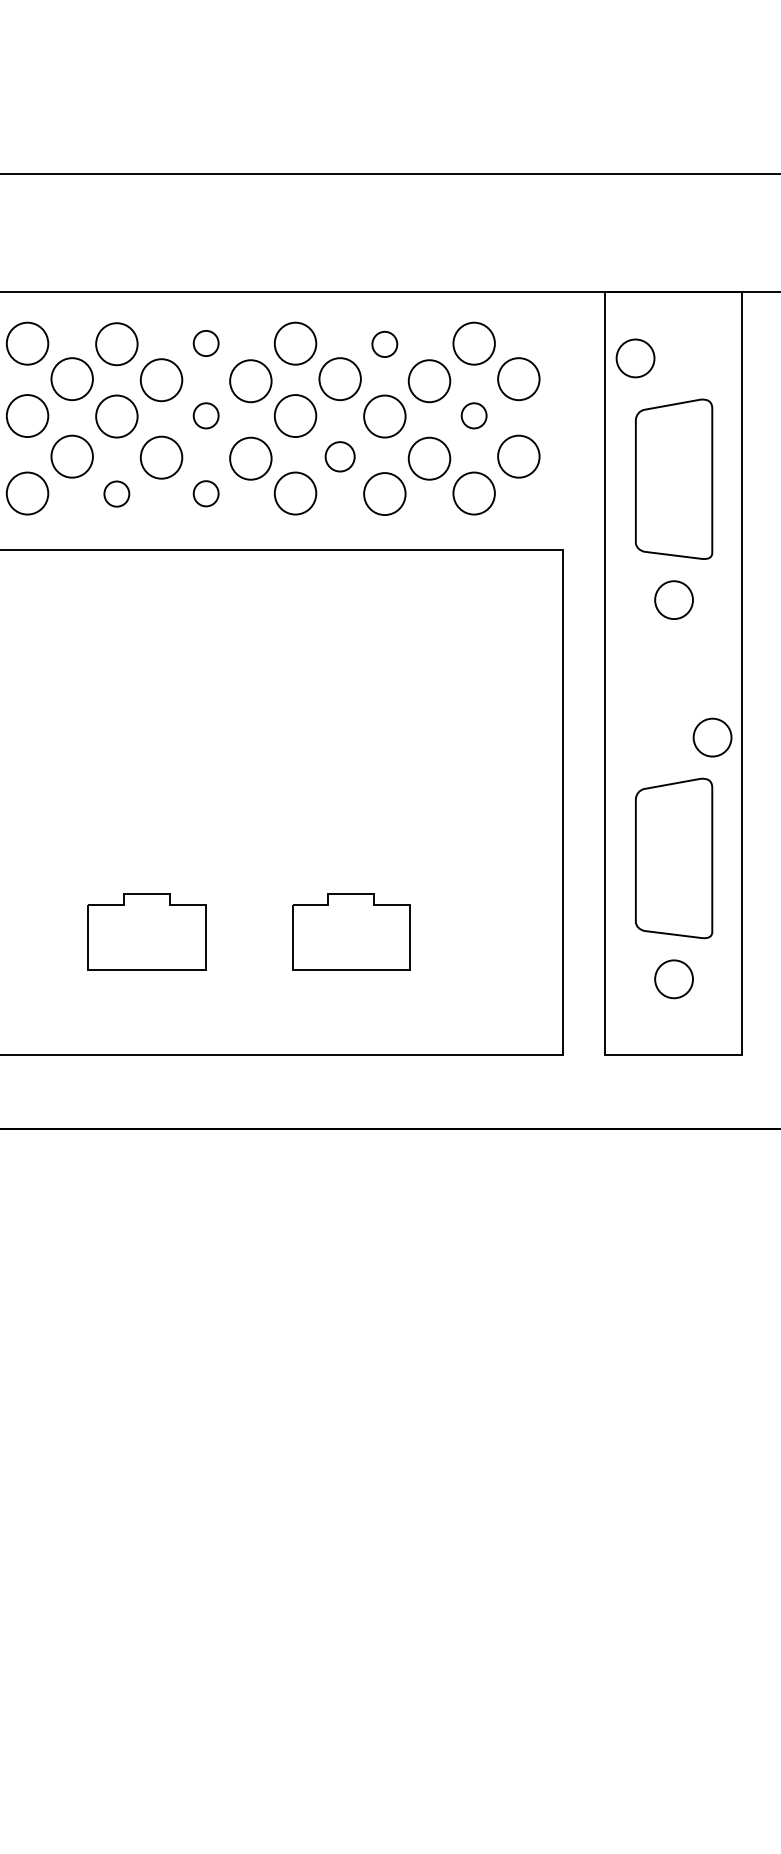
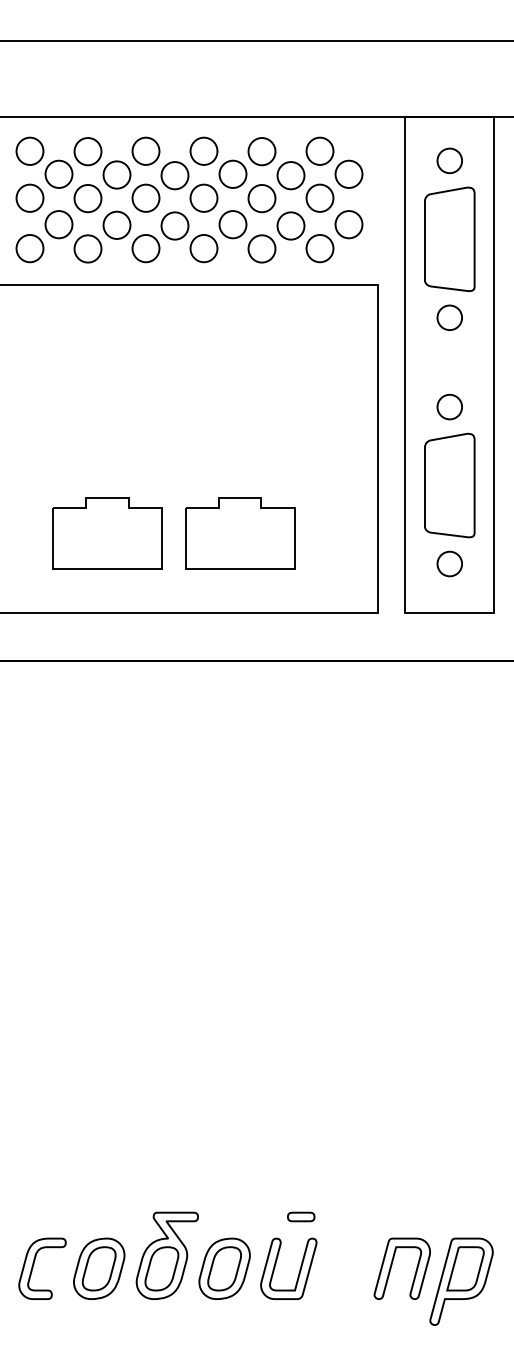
part: (205, 342) -> (145, 150), size x1.67
part: (384, 343) -> (261, 151), size x1.67
part: (635, 357) -> (449, 160), moved
part: (205, 414) -> (145, 197), size x1.67
part: (473, 414) -> (319, 197), size x1.67
part: (339, 456) -> (232, 224), size x1.43
part: (116, 493) -> (87, 248), size x1.67
part: (205, 493) -> (145, 248), size x1.67
part: (712, 736) -> (449, 406), moved
part: (146, 932) -> (107, 533), size x1.43
part: (351, 932) -> (240, 533), size x1.43

